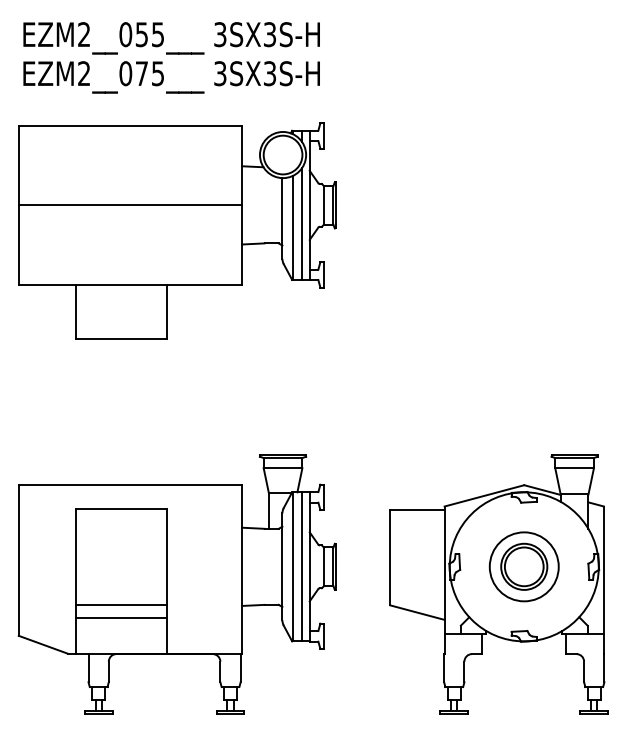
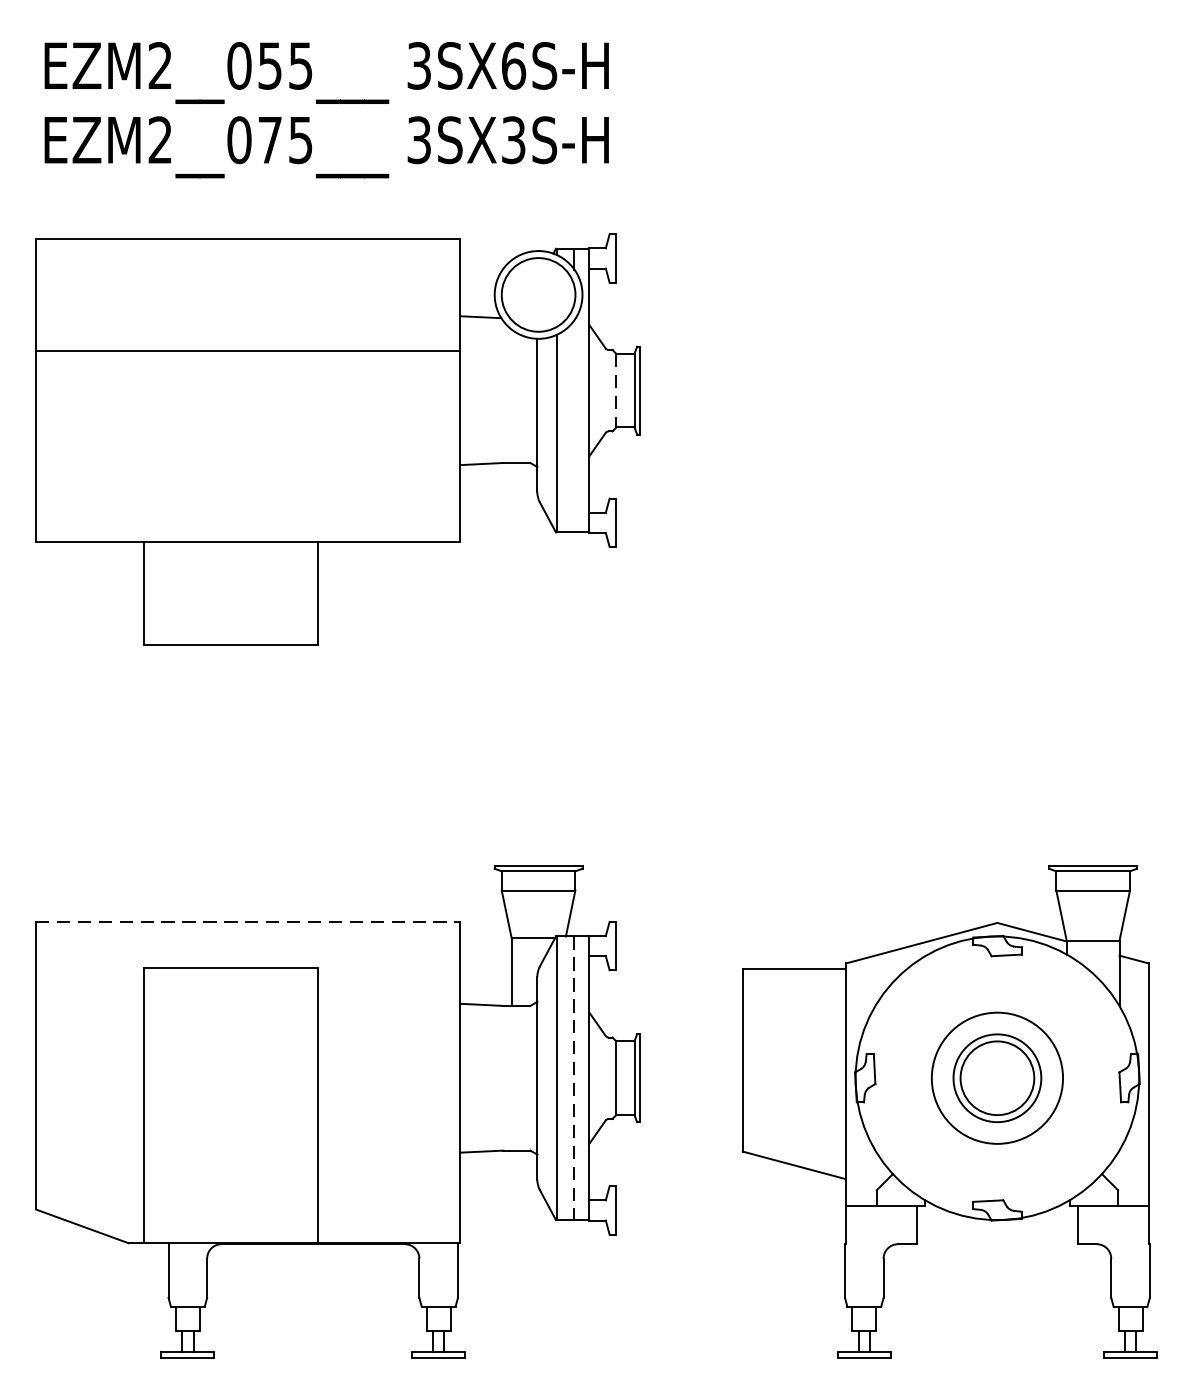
text: (269, 34) -> (512, 65), 3SX3S-H -> 3SX6S-H
line: (129, 205) -> (246, 350), moved
line: (323, 205) -> (615, 390), solid -> dashed
line: (301, 223) -> (573, 425), removed
line: (130, 484) -> (248, 921), solid -> dashed
line: (301, 566) -> (573, 1077), solid -> dashed
line: (120, 605) -> (229, 1151), removed
line: (120, 618) -> (229, 1176), removed

